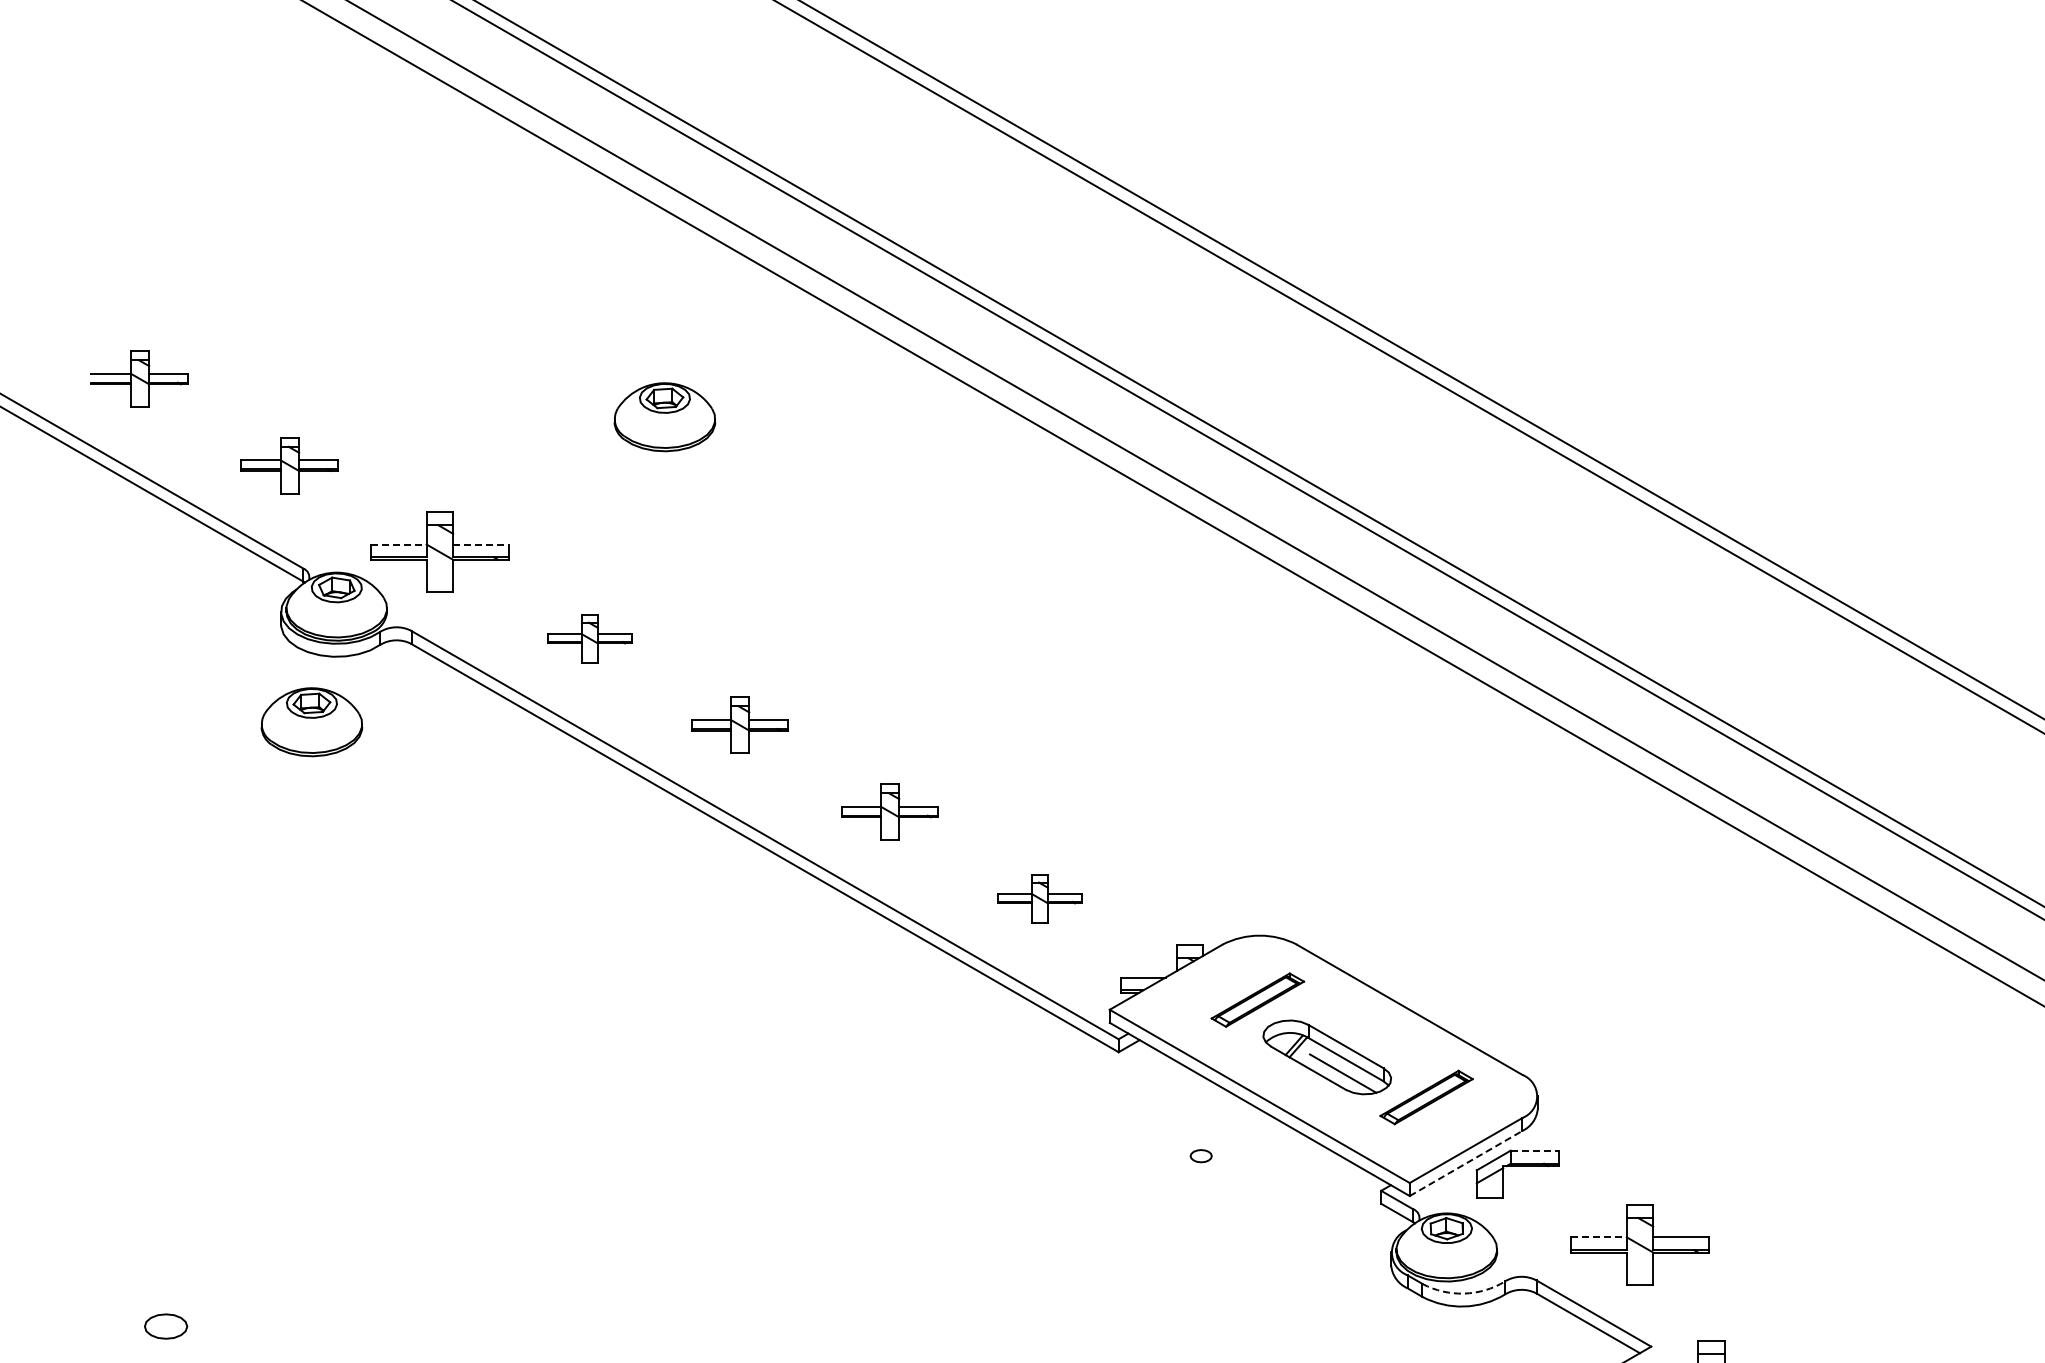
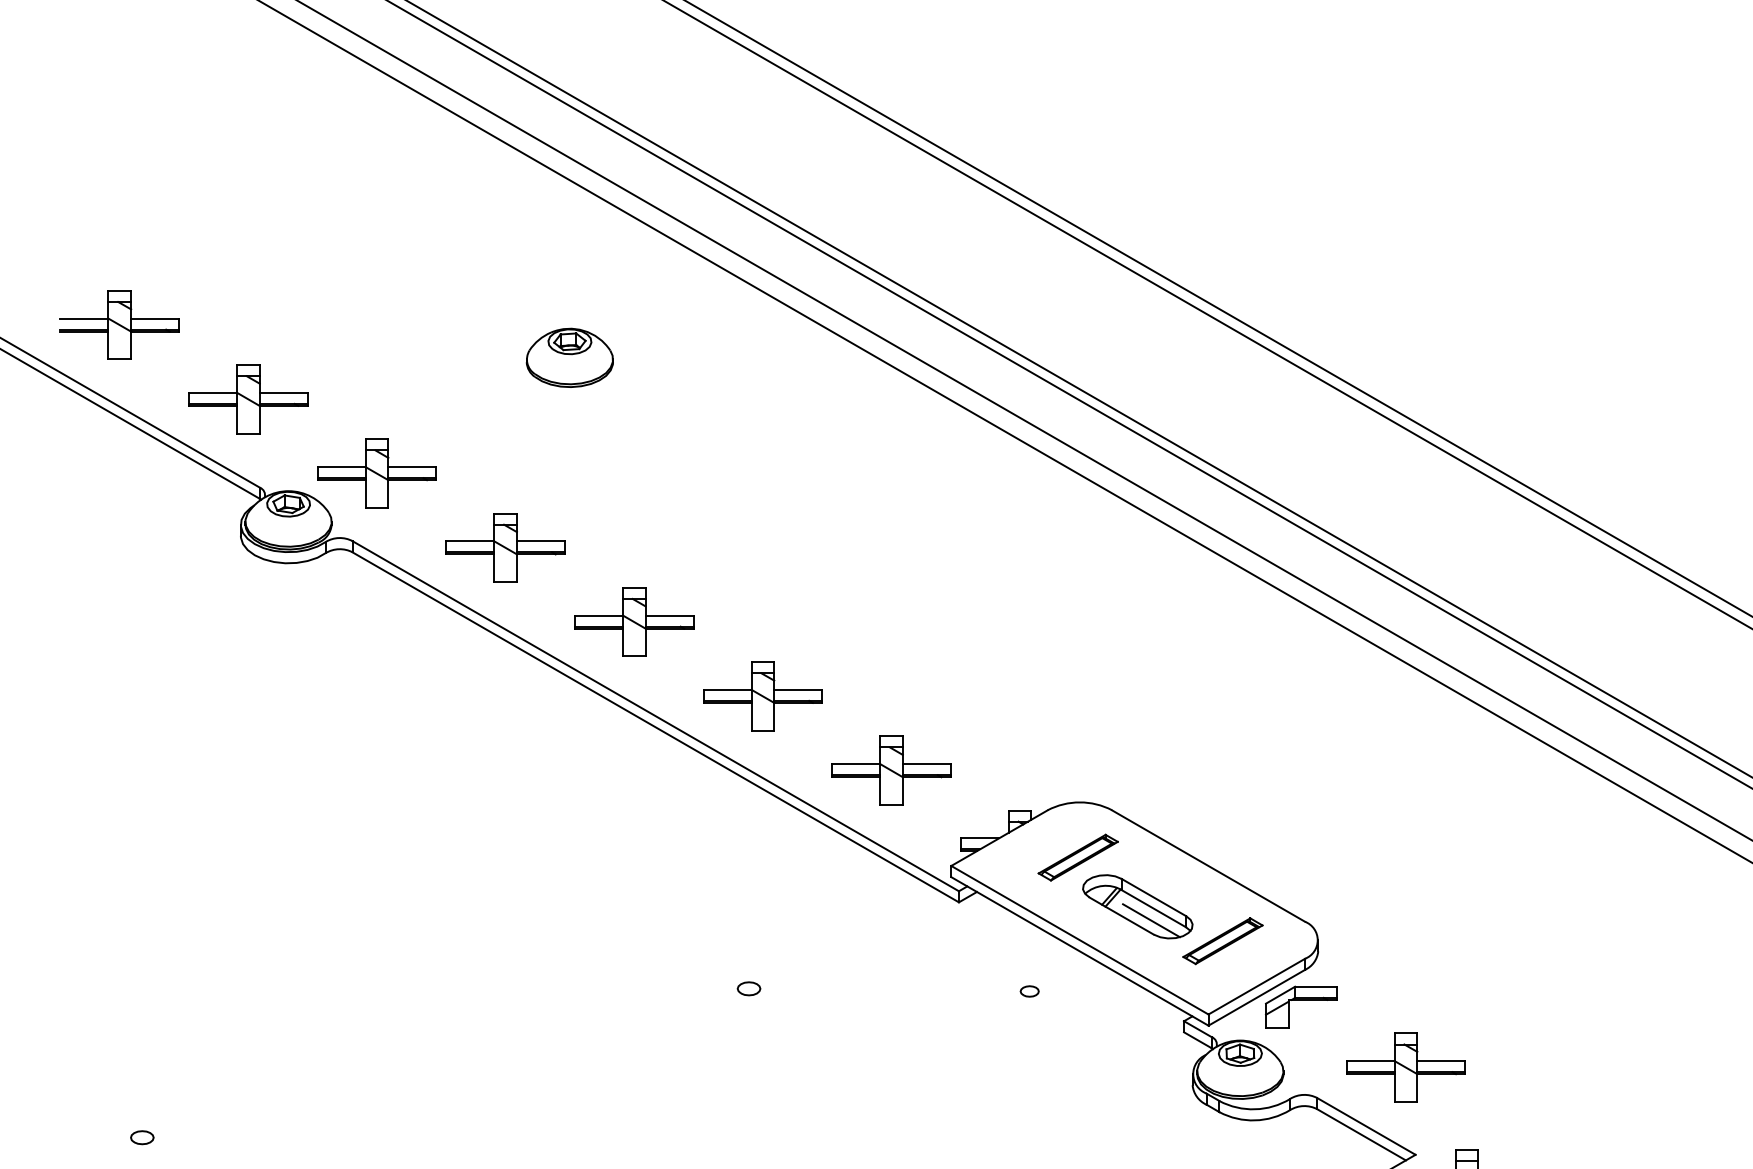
part: (139, 378) -> (119, 324), size x1.43
part: (289, 465) -> (248, 399), size x1.43
line: (399, 544) -> (342, 467), dashed -> solid
line: (481, 544) -> (412, 467), dashed -> solid
part: (589, 638) -> (505, 547), size x1.67
part: (311, 722) -> (266, 619), removed
part: (739, 724) -> (633, 621), size x1.43
part: (889, 811) -> (762, 695), size x1.43
part: (1039, 898) -> (891, 770), size x1.67
line: (1535, 1150) -> (1316, 986), dashed -> solid
part: (873, 1152) -> (748, 988), added
line: (1466, 1163) -> (1257, 997), dashed -> solid
line: (1599, 1237) -> (1371, 1061), dashed -> solid
arc: (1464, 1293) -> (1255, 1109), dashed -> solid
part: (166, 1326) -> (142, 1137), size x0.62

